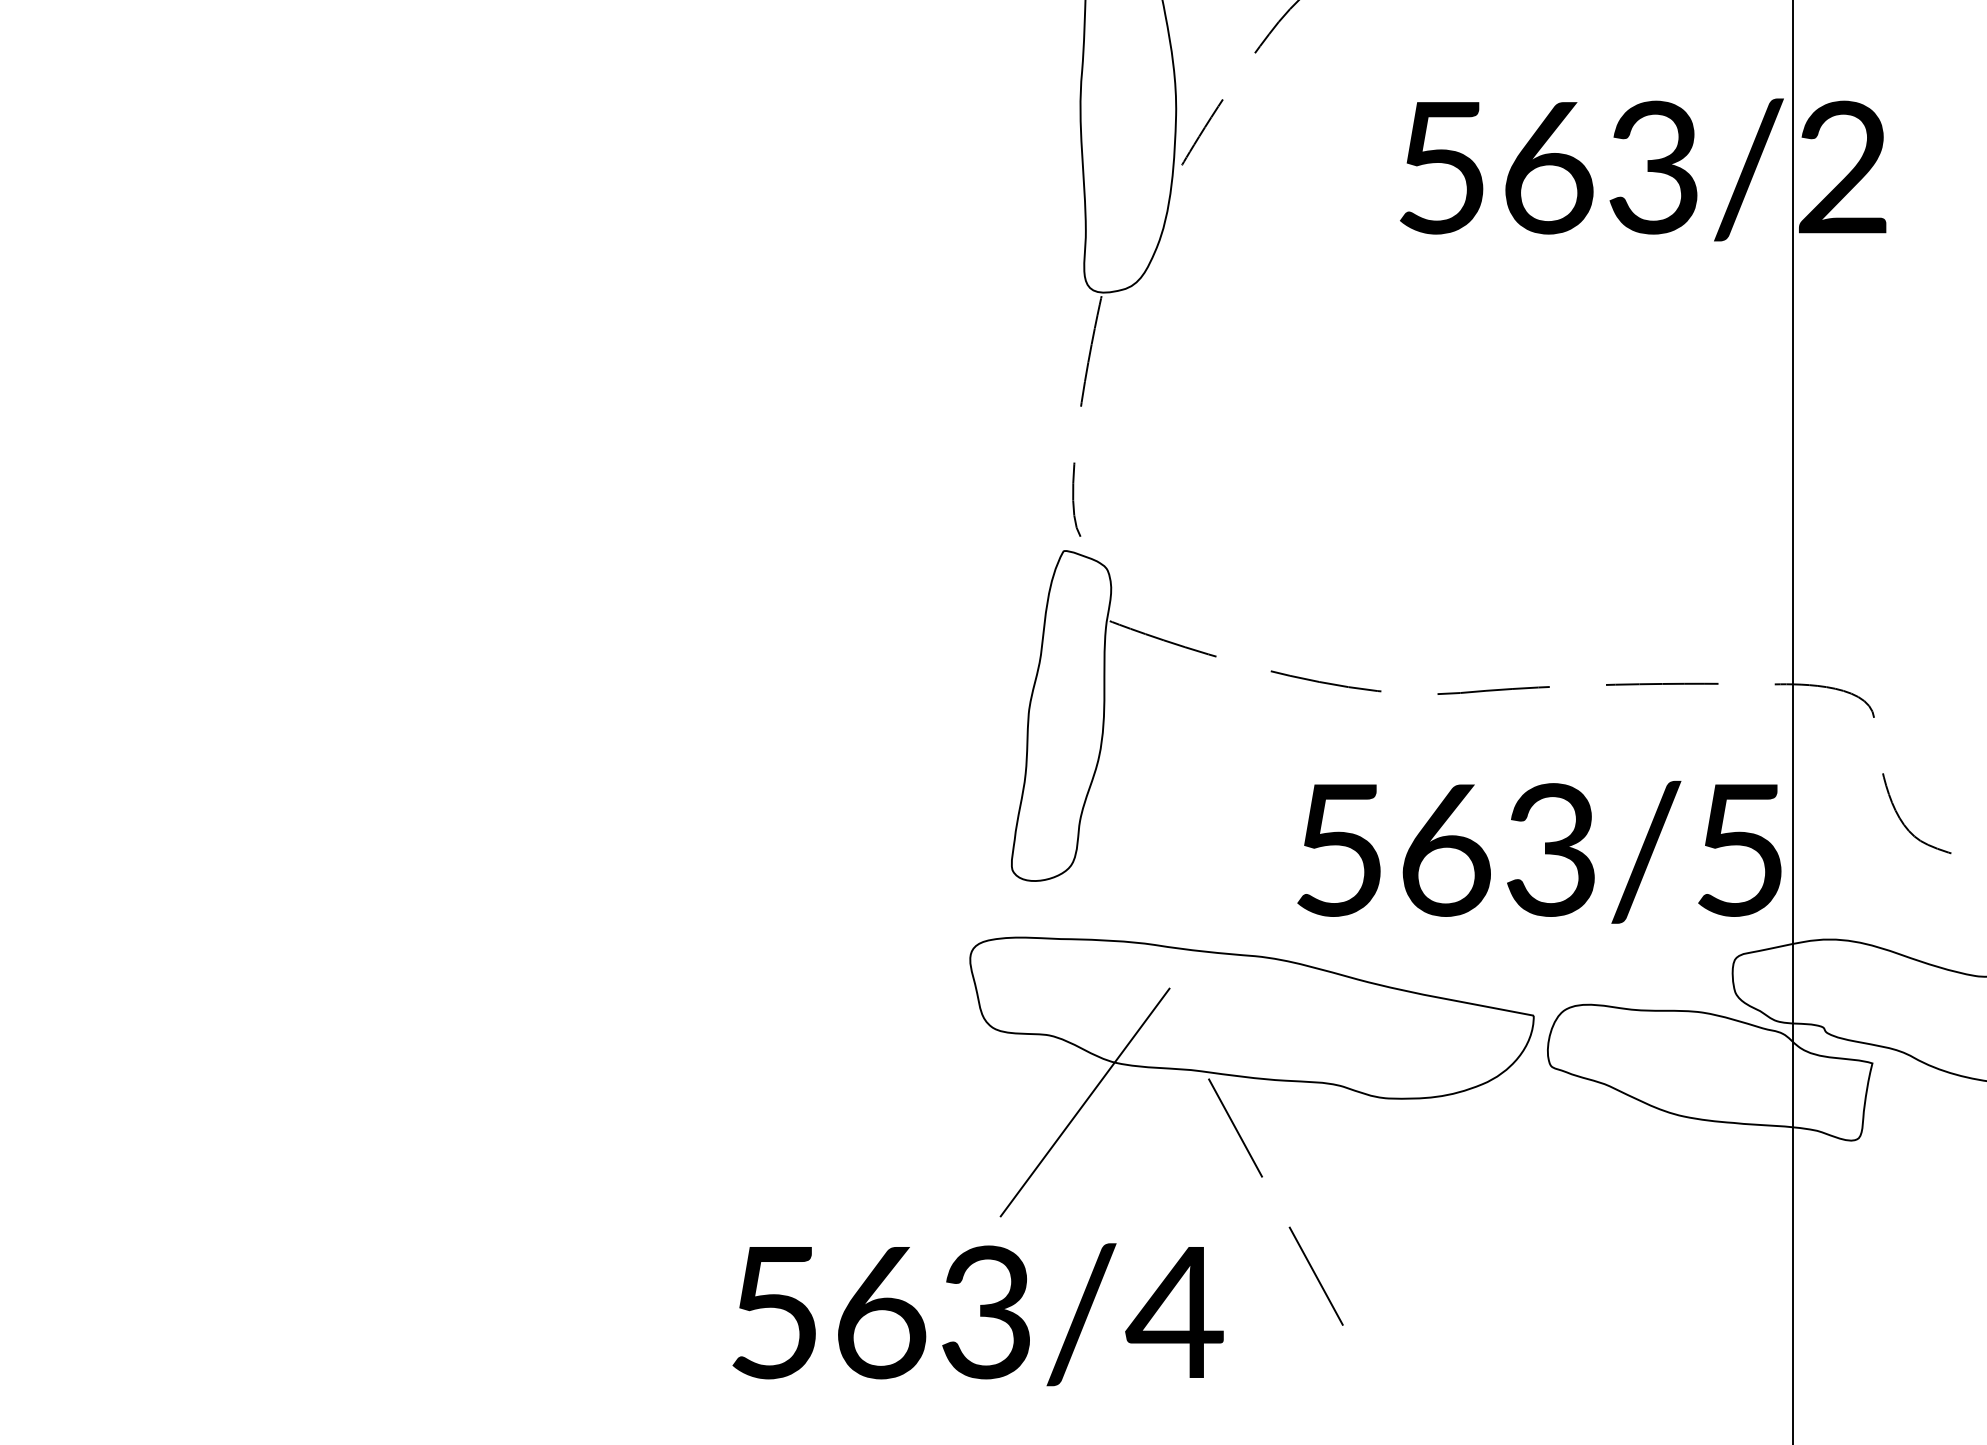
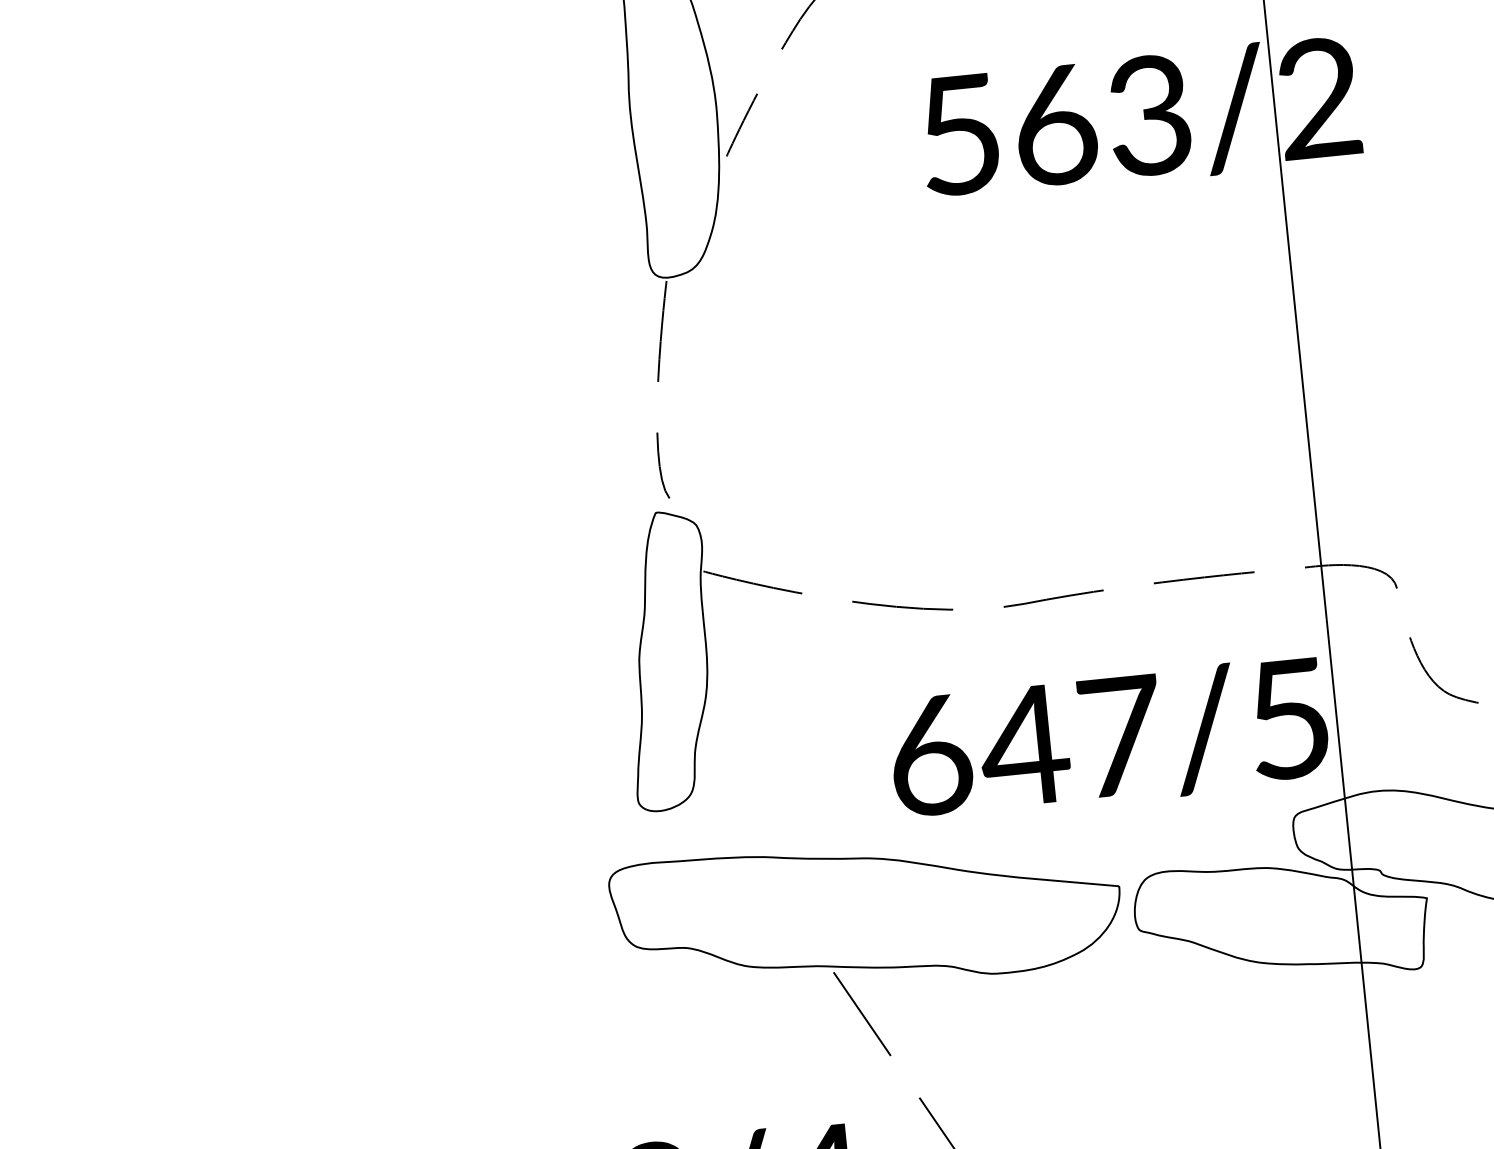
text: (1446, 849) -> (1025, 745), 563/5 -> 647/5
line: (1084, 1102) -> (724, 1004), removed

